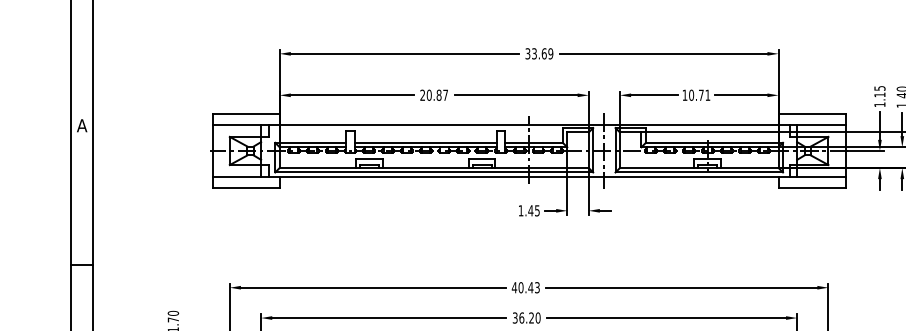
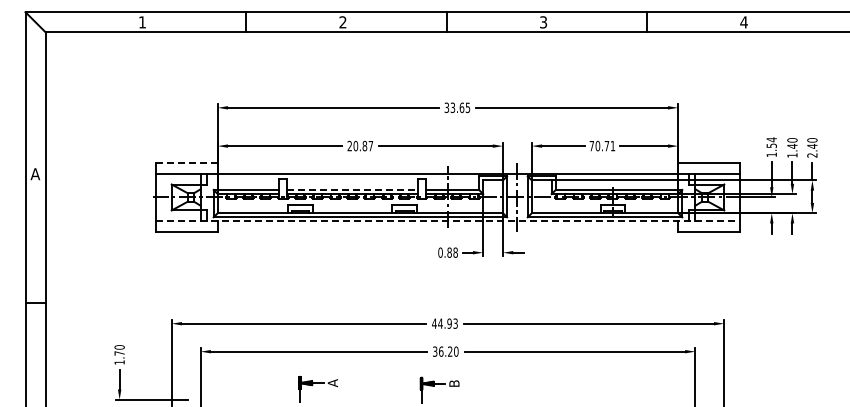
text: (550, 53) -> (467, 107), 33.69 -> 33.65
text: (879, 91) -> (771, 142), 1.15 -> 1.54
text: (684, 95) -> (591, 146), 10.71 -> 70.71
line: (245, 114) -> (186, 163), solid -> dashed
line: (425, 142) -> (352, 189), solid -> dashed
line: (529, 176) -> (448, 221), solid -> dashed
text: (528, 210) -> (447, 252), 1.45 -> 0.88
text: (525, 287) -> (444, 323), 40.43 -> 44.93

